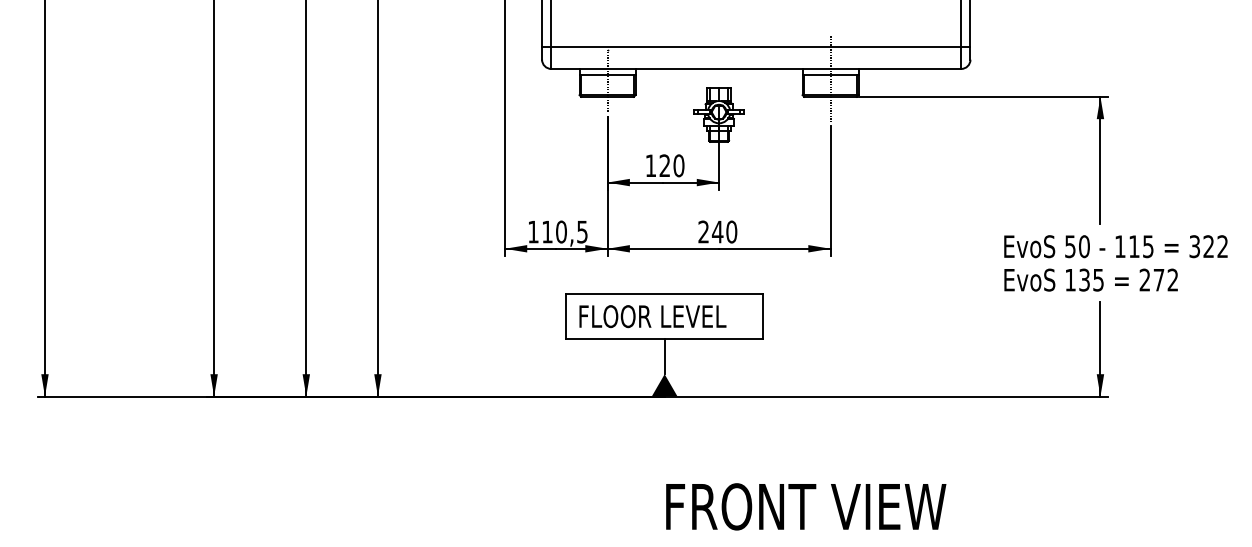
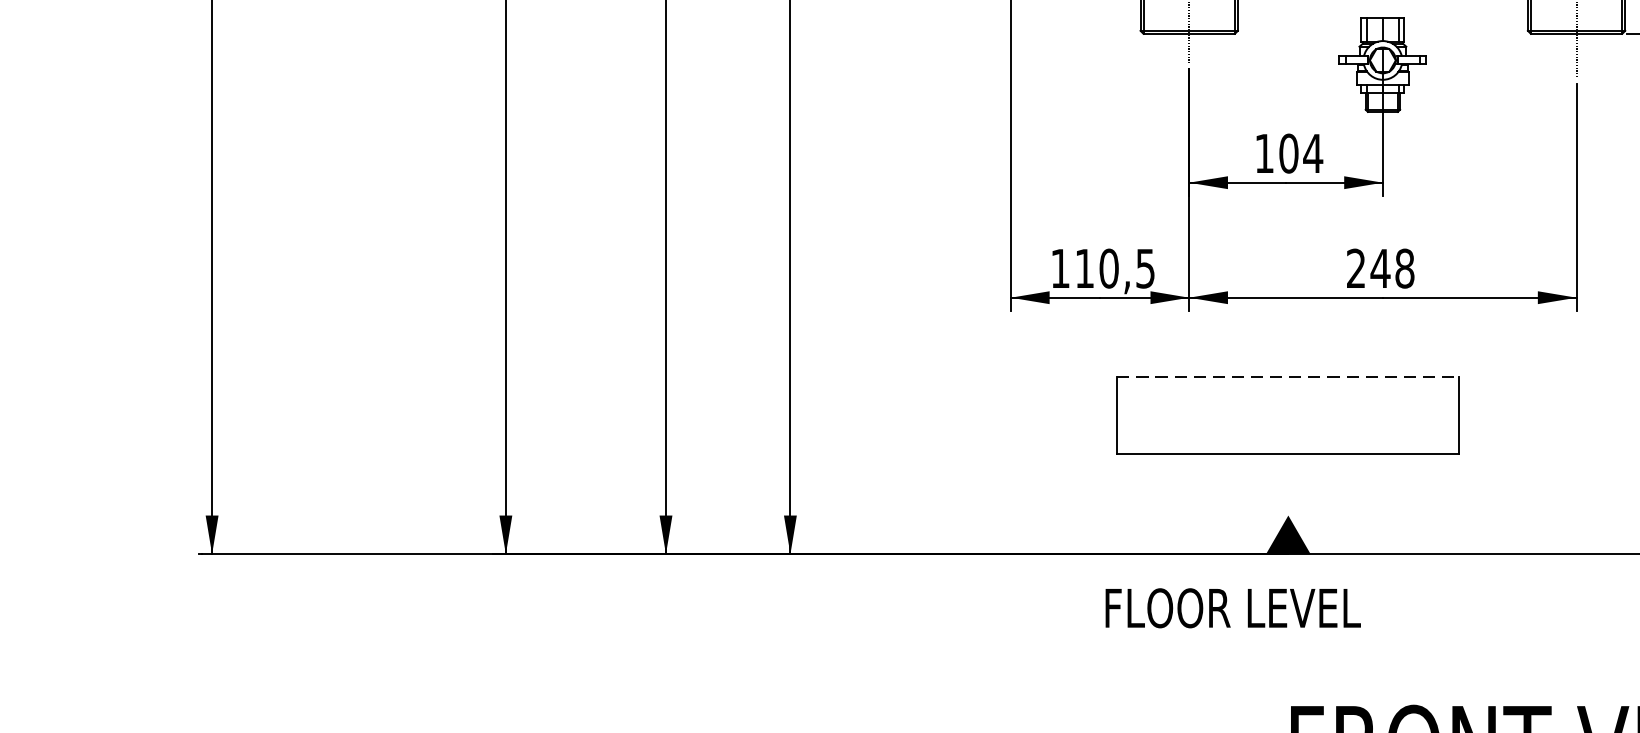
text: (671, 165) -> (1300, 153), 120 -> 104
text: (731, 232) -> (1404, 269), 240 -> 248
line: (664, 294) -> (1288, 377), solid -> dashed
text: (652, 316) -> (1232, 608), moved
line: (664, 356) -> (1288, 484), removed

